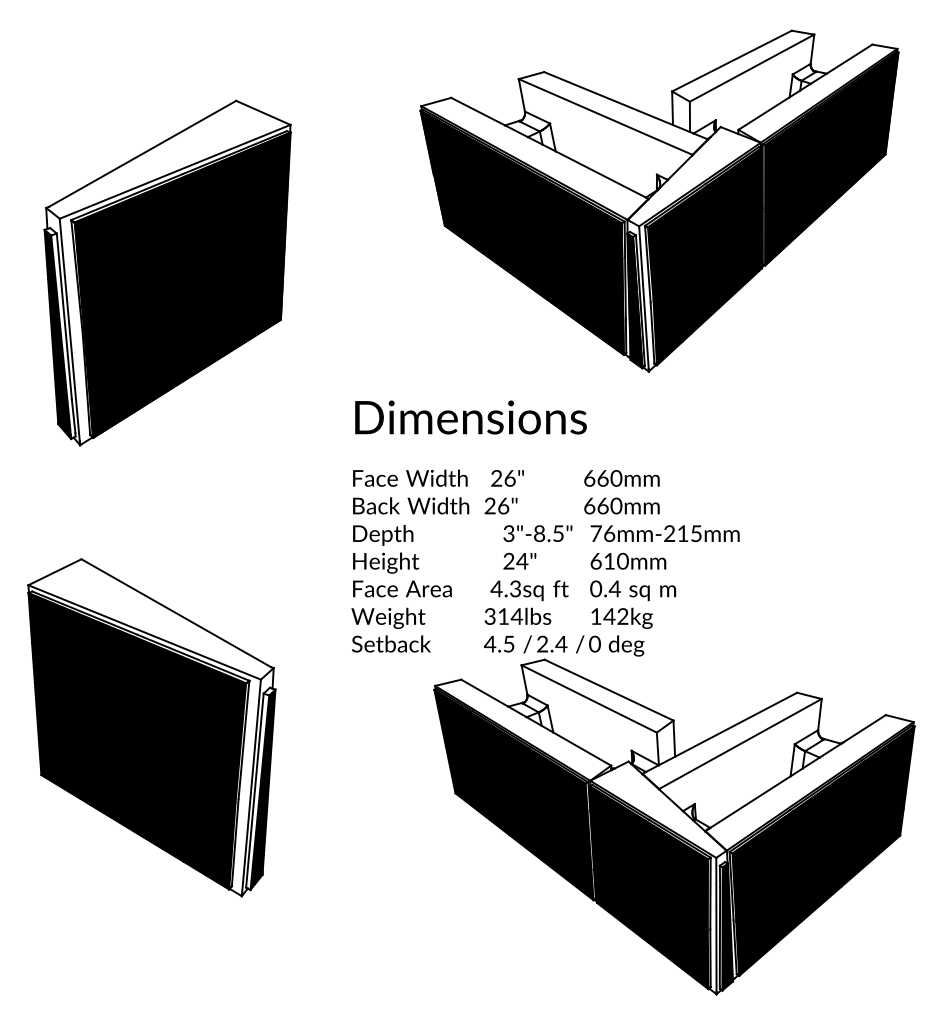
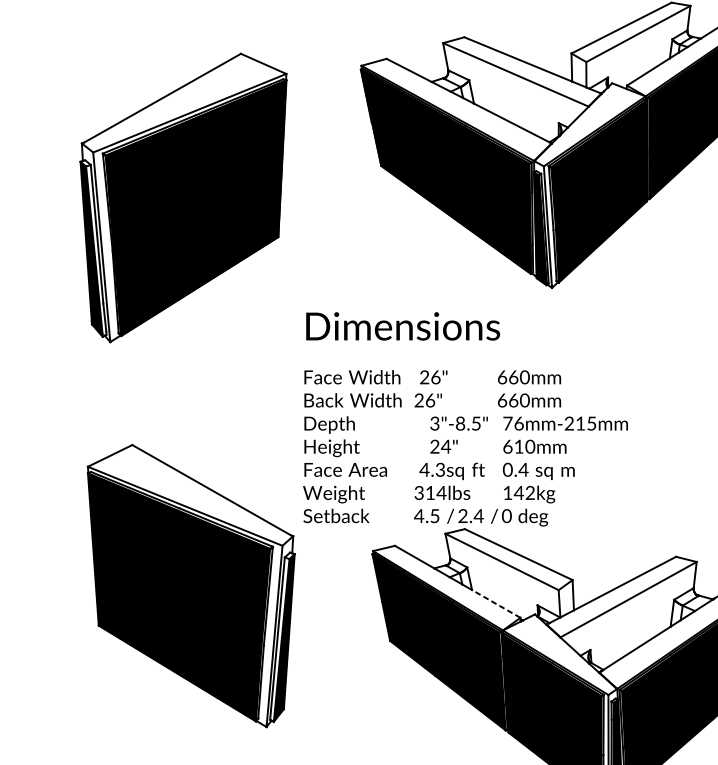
part: (167, 272) -> (183, 197), moved
part: (151, 727) -> (190, 585), moved
line: (581, 748) -> (495, 603), solid -> dashed

